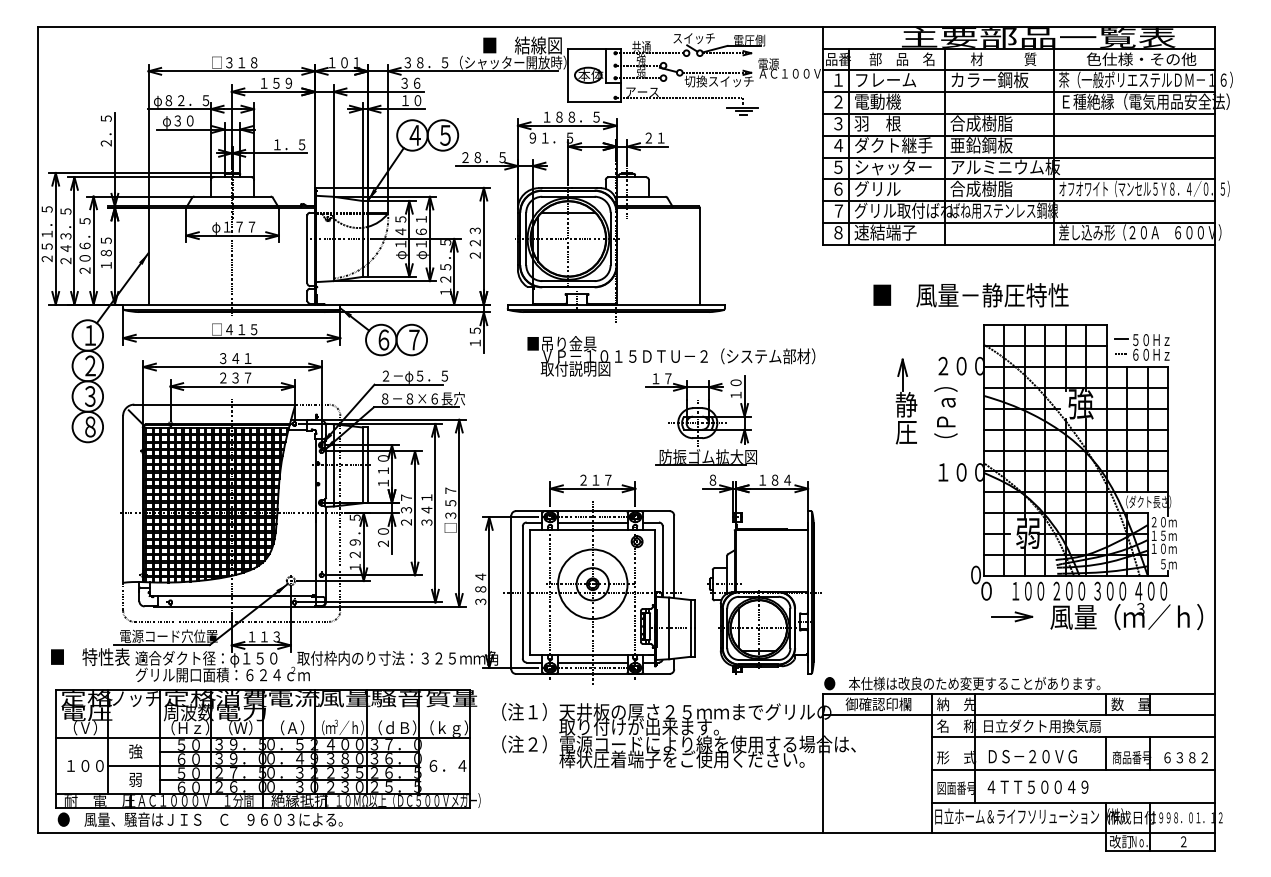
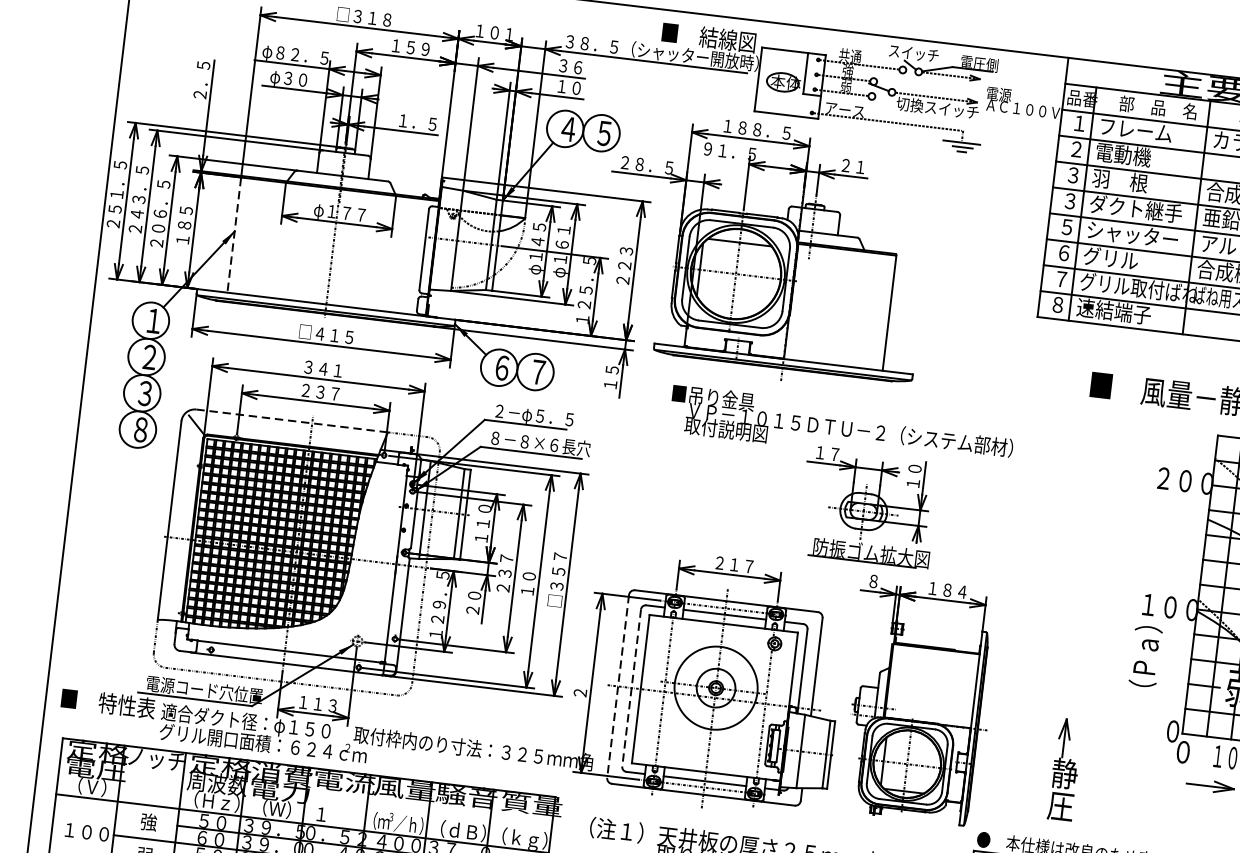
text: (838, 145) -> (1070, 201), ４ -> ３
line: (148, 256) -> (234, 235), solid -> dashed
part: (906, 401) -> (1065, 769), moved
line: (214, 404) -> (291, 420), solid -> dashed
text: (945, 412) -> (1145, 656), moved
text: (426, 509) -> (528, 575), ３４１ -> １０
text: (480, 588) -> (581, 677), ３８４ -> ２
line: (511, 592) -> (618, 686), solid -> dashed
line: (522, 593) -> (631, 689), solid -> dashed
text: (289, 727) -> (335, 815), （Ａ） -> １

